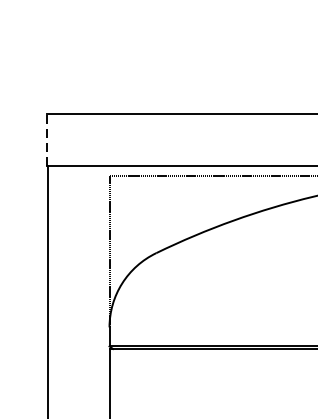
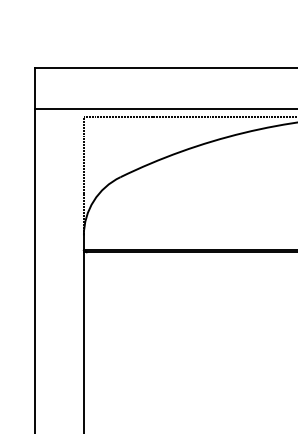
line: (47, 139) -> (35, 88), dashed -> solid

